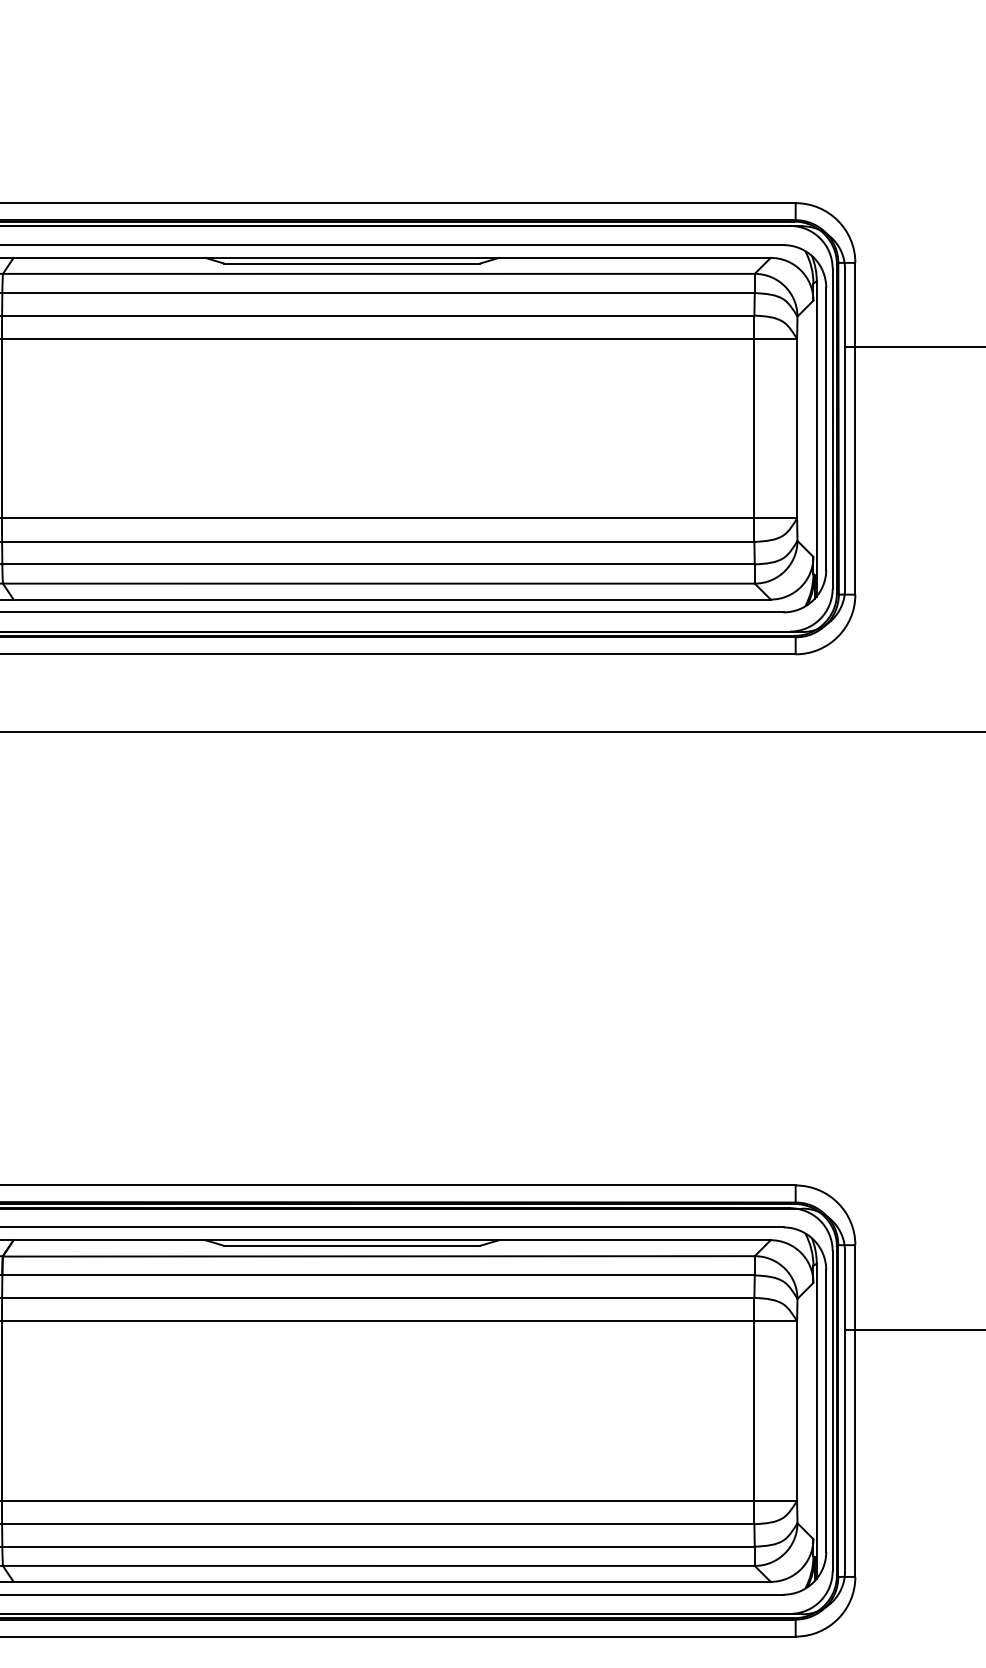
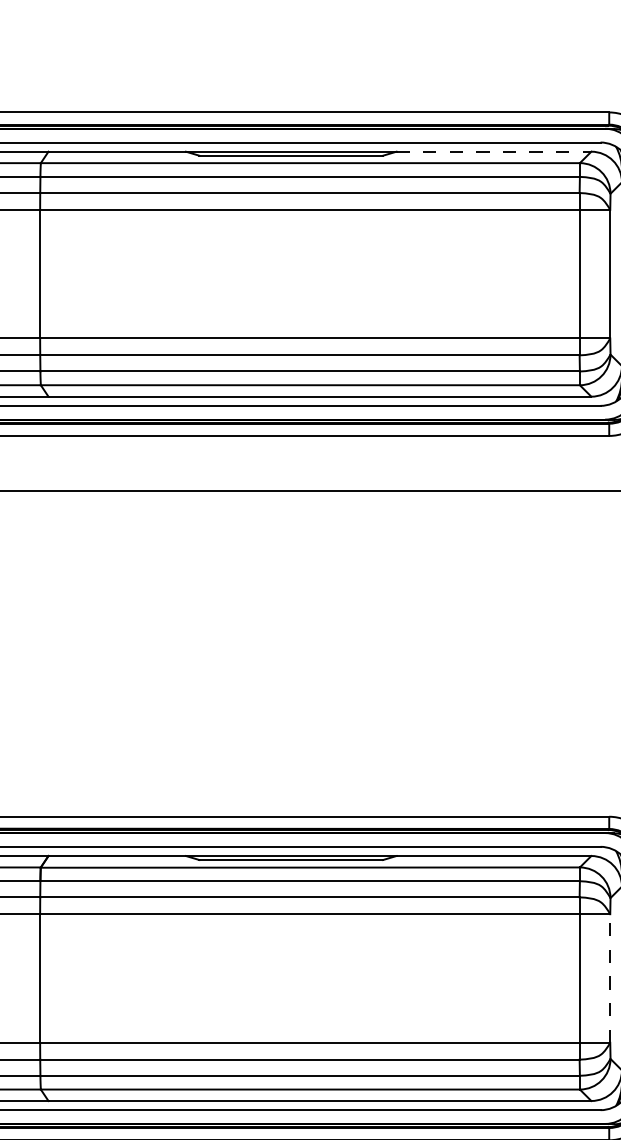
line: (634, 257) -> (493, 151), solid -> dashed
line: (797, 1411) -> (610, 978), solid -> dashed

